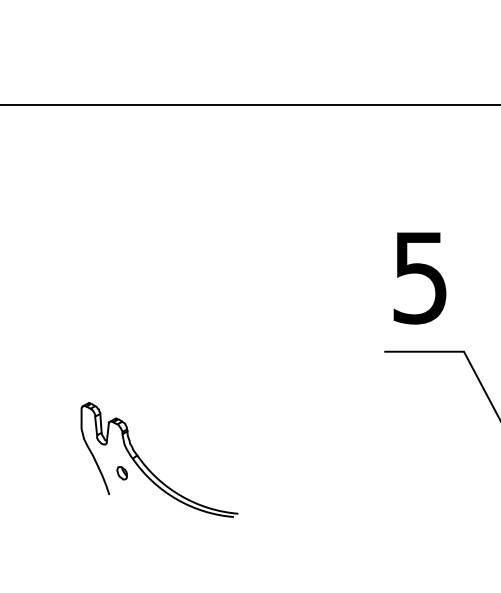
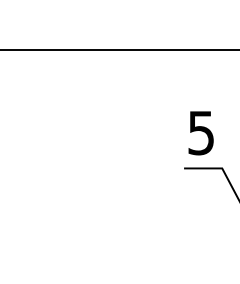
part: (159, 460) -> (76, 220), removed

